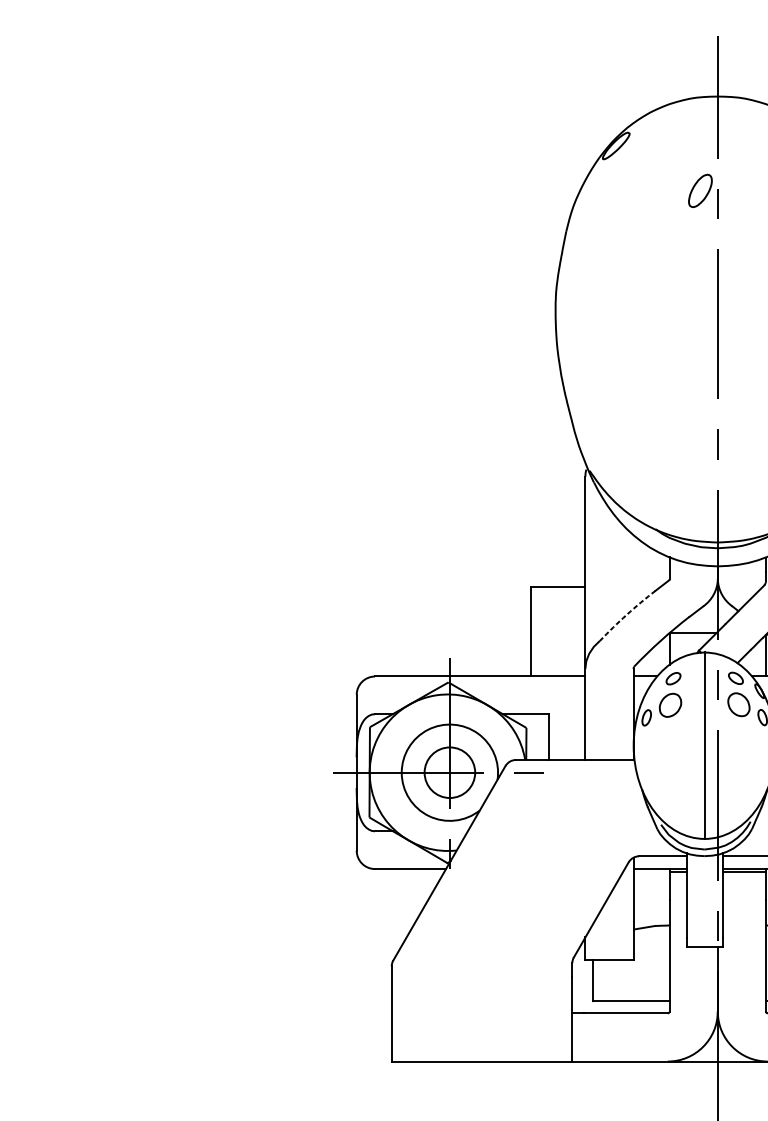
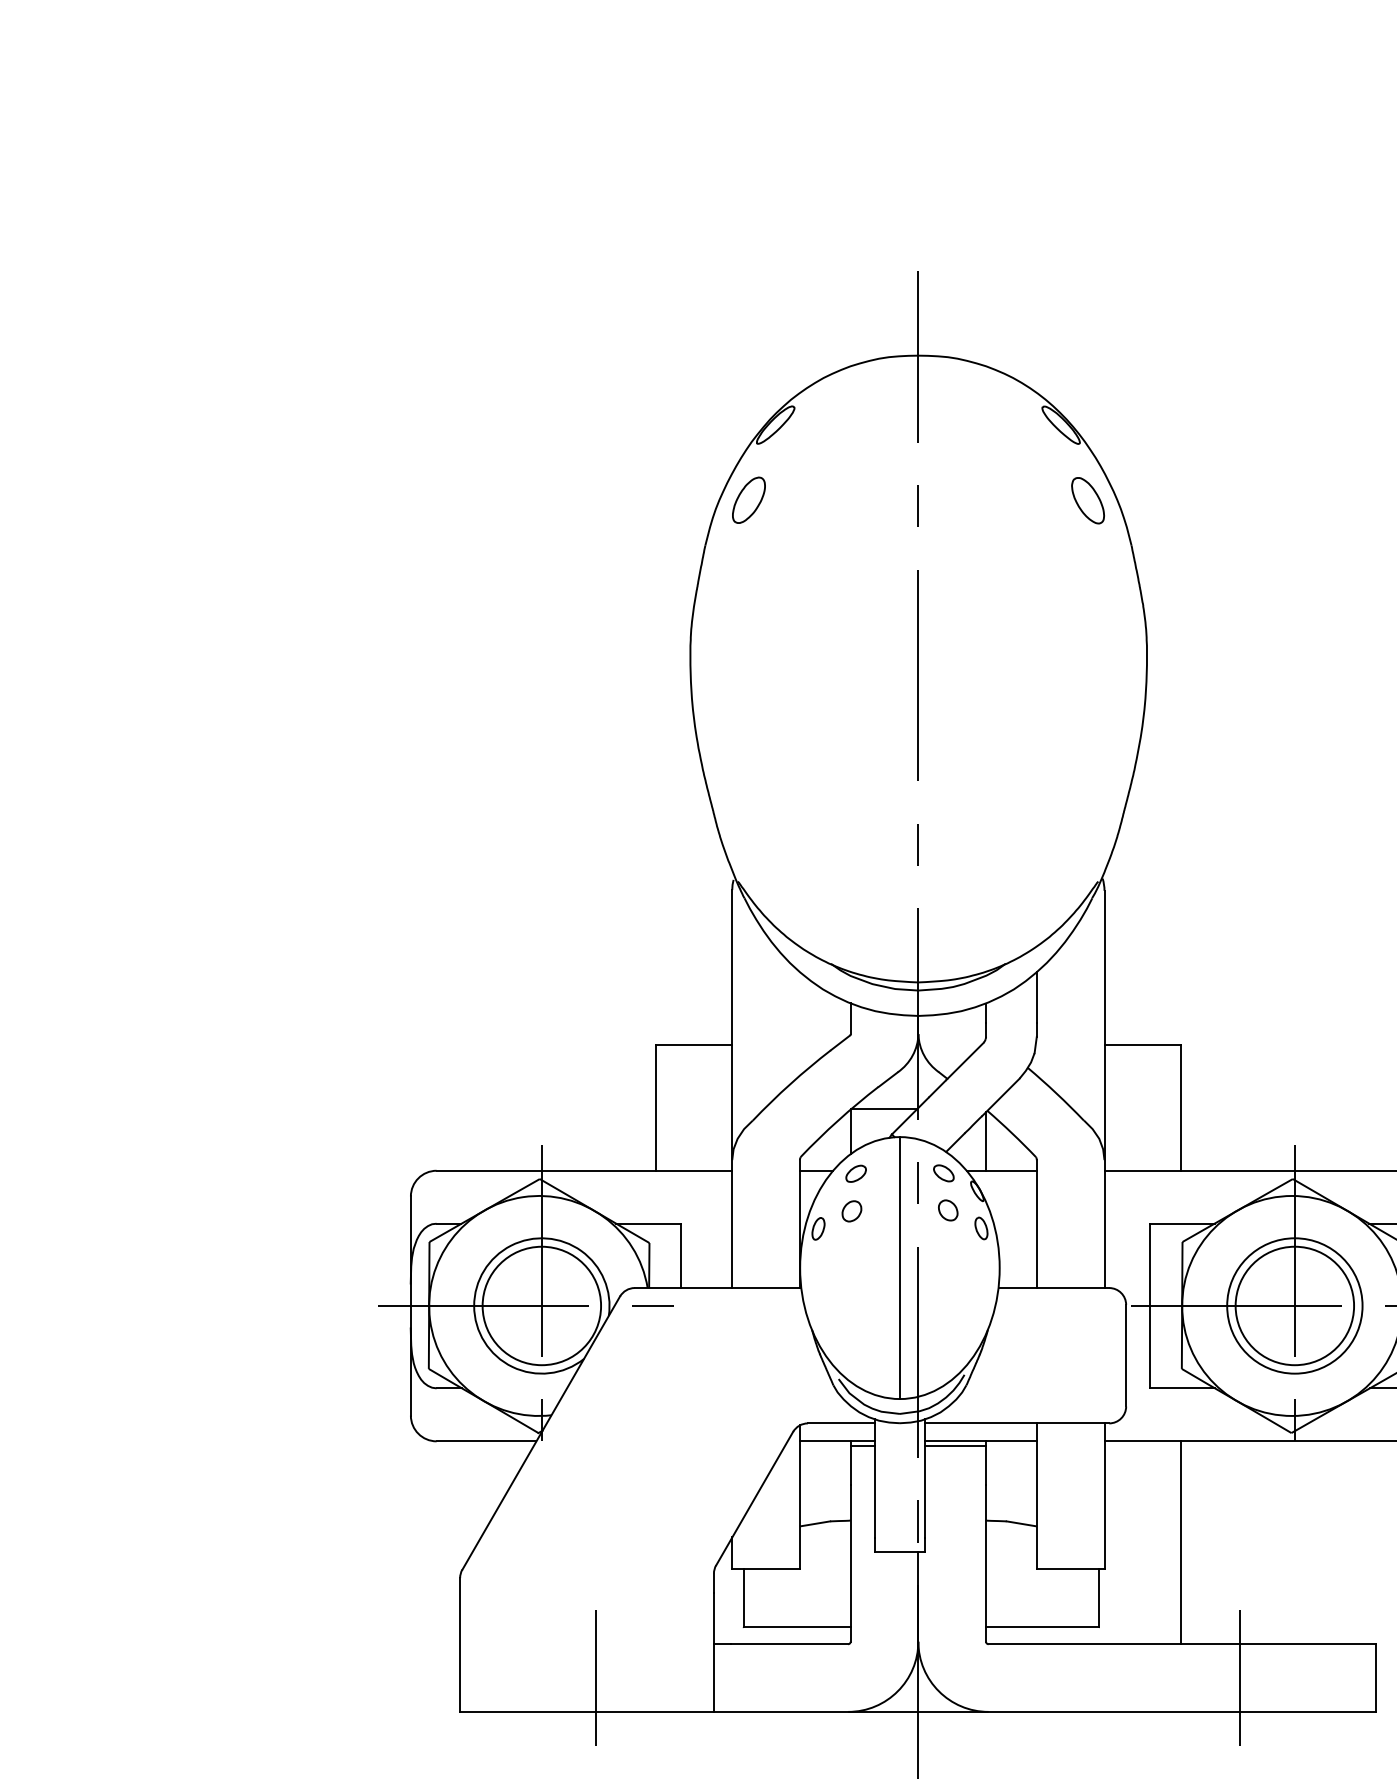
part: (700, 190) -> (748, 499), moved
arc: (626, 614) -> (790, 1083), dashed -> solid
part: (739, 704) -> (948, 1210), size x0.62
part: (670, 705) -> (851, 1211), size x0.62
circle: (449, 772) -> (541, 1305), size x1.67
line: (488, 1037) -> (595, 1677), added

